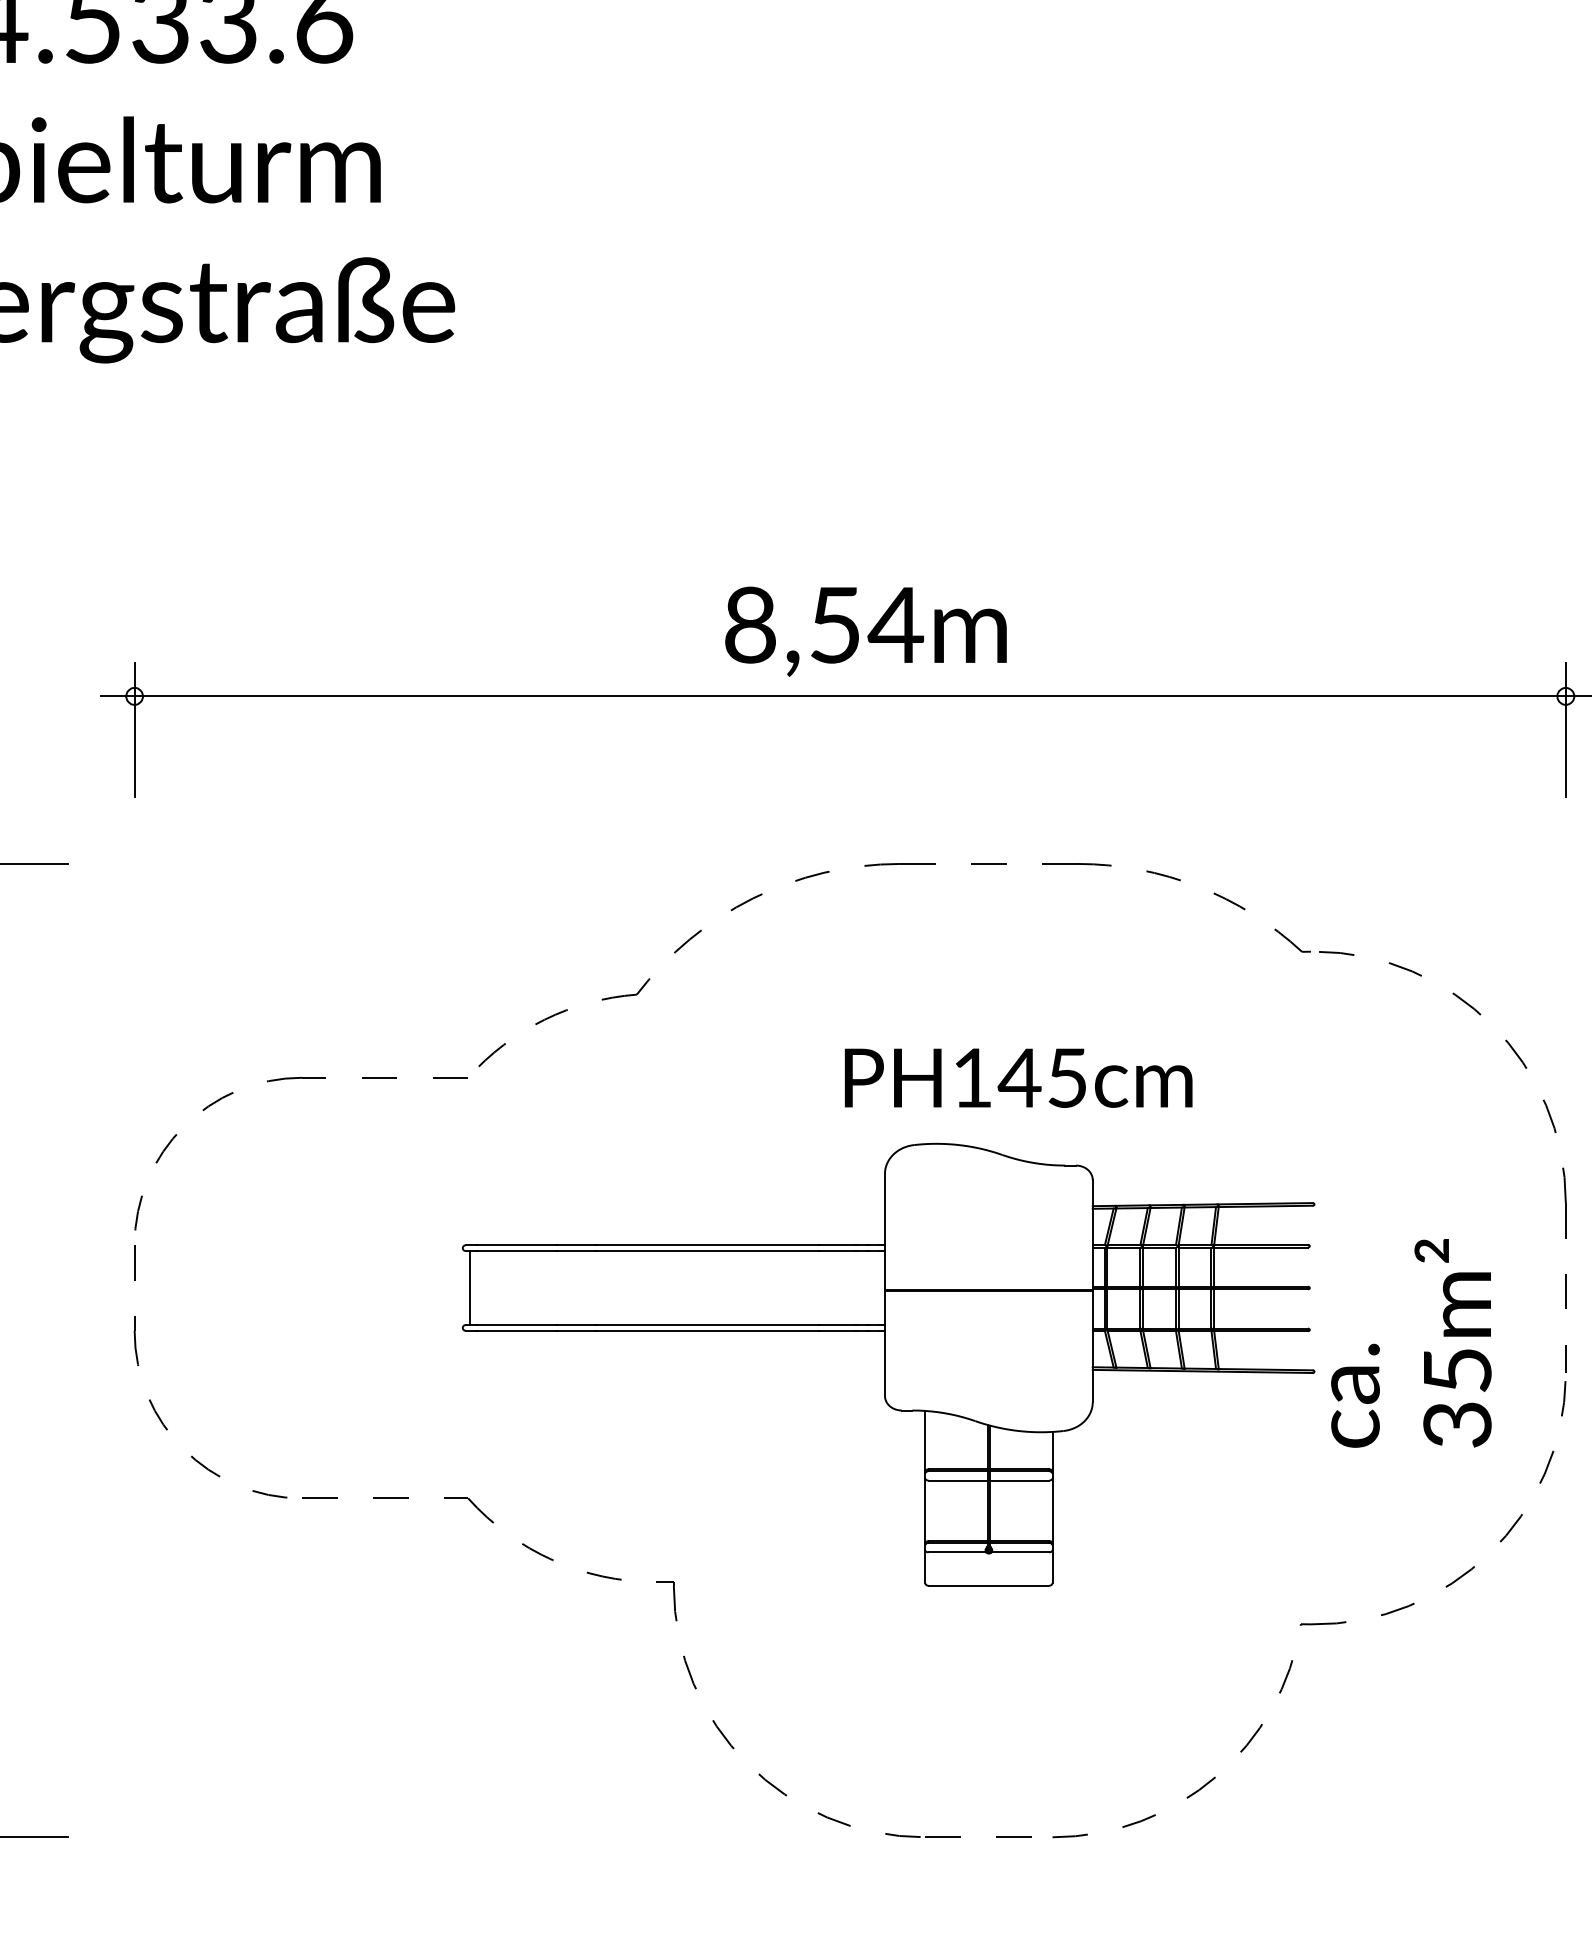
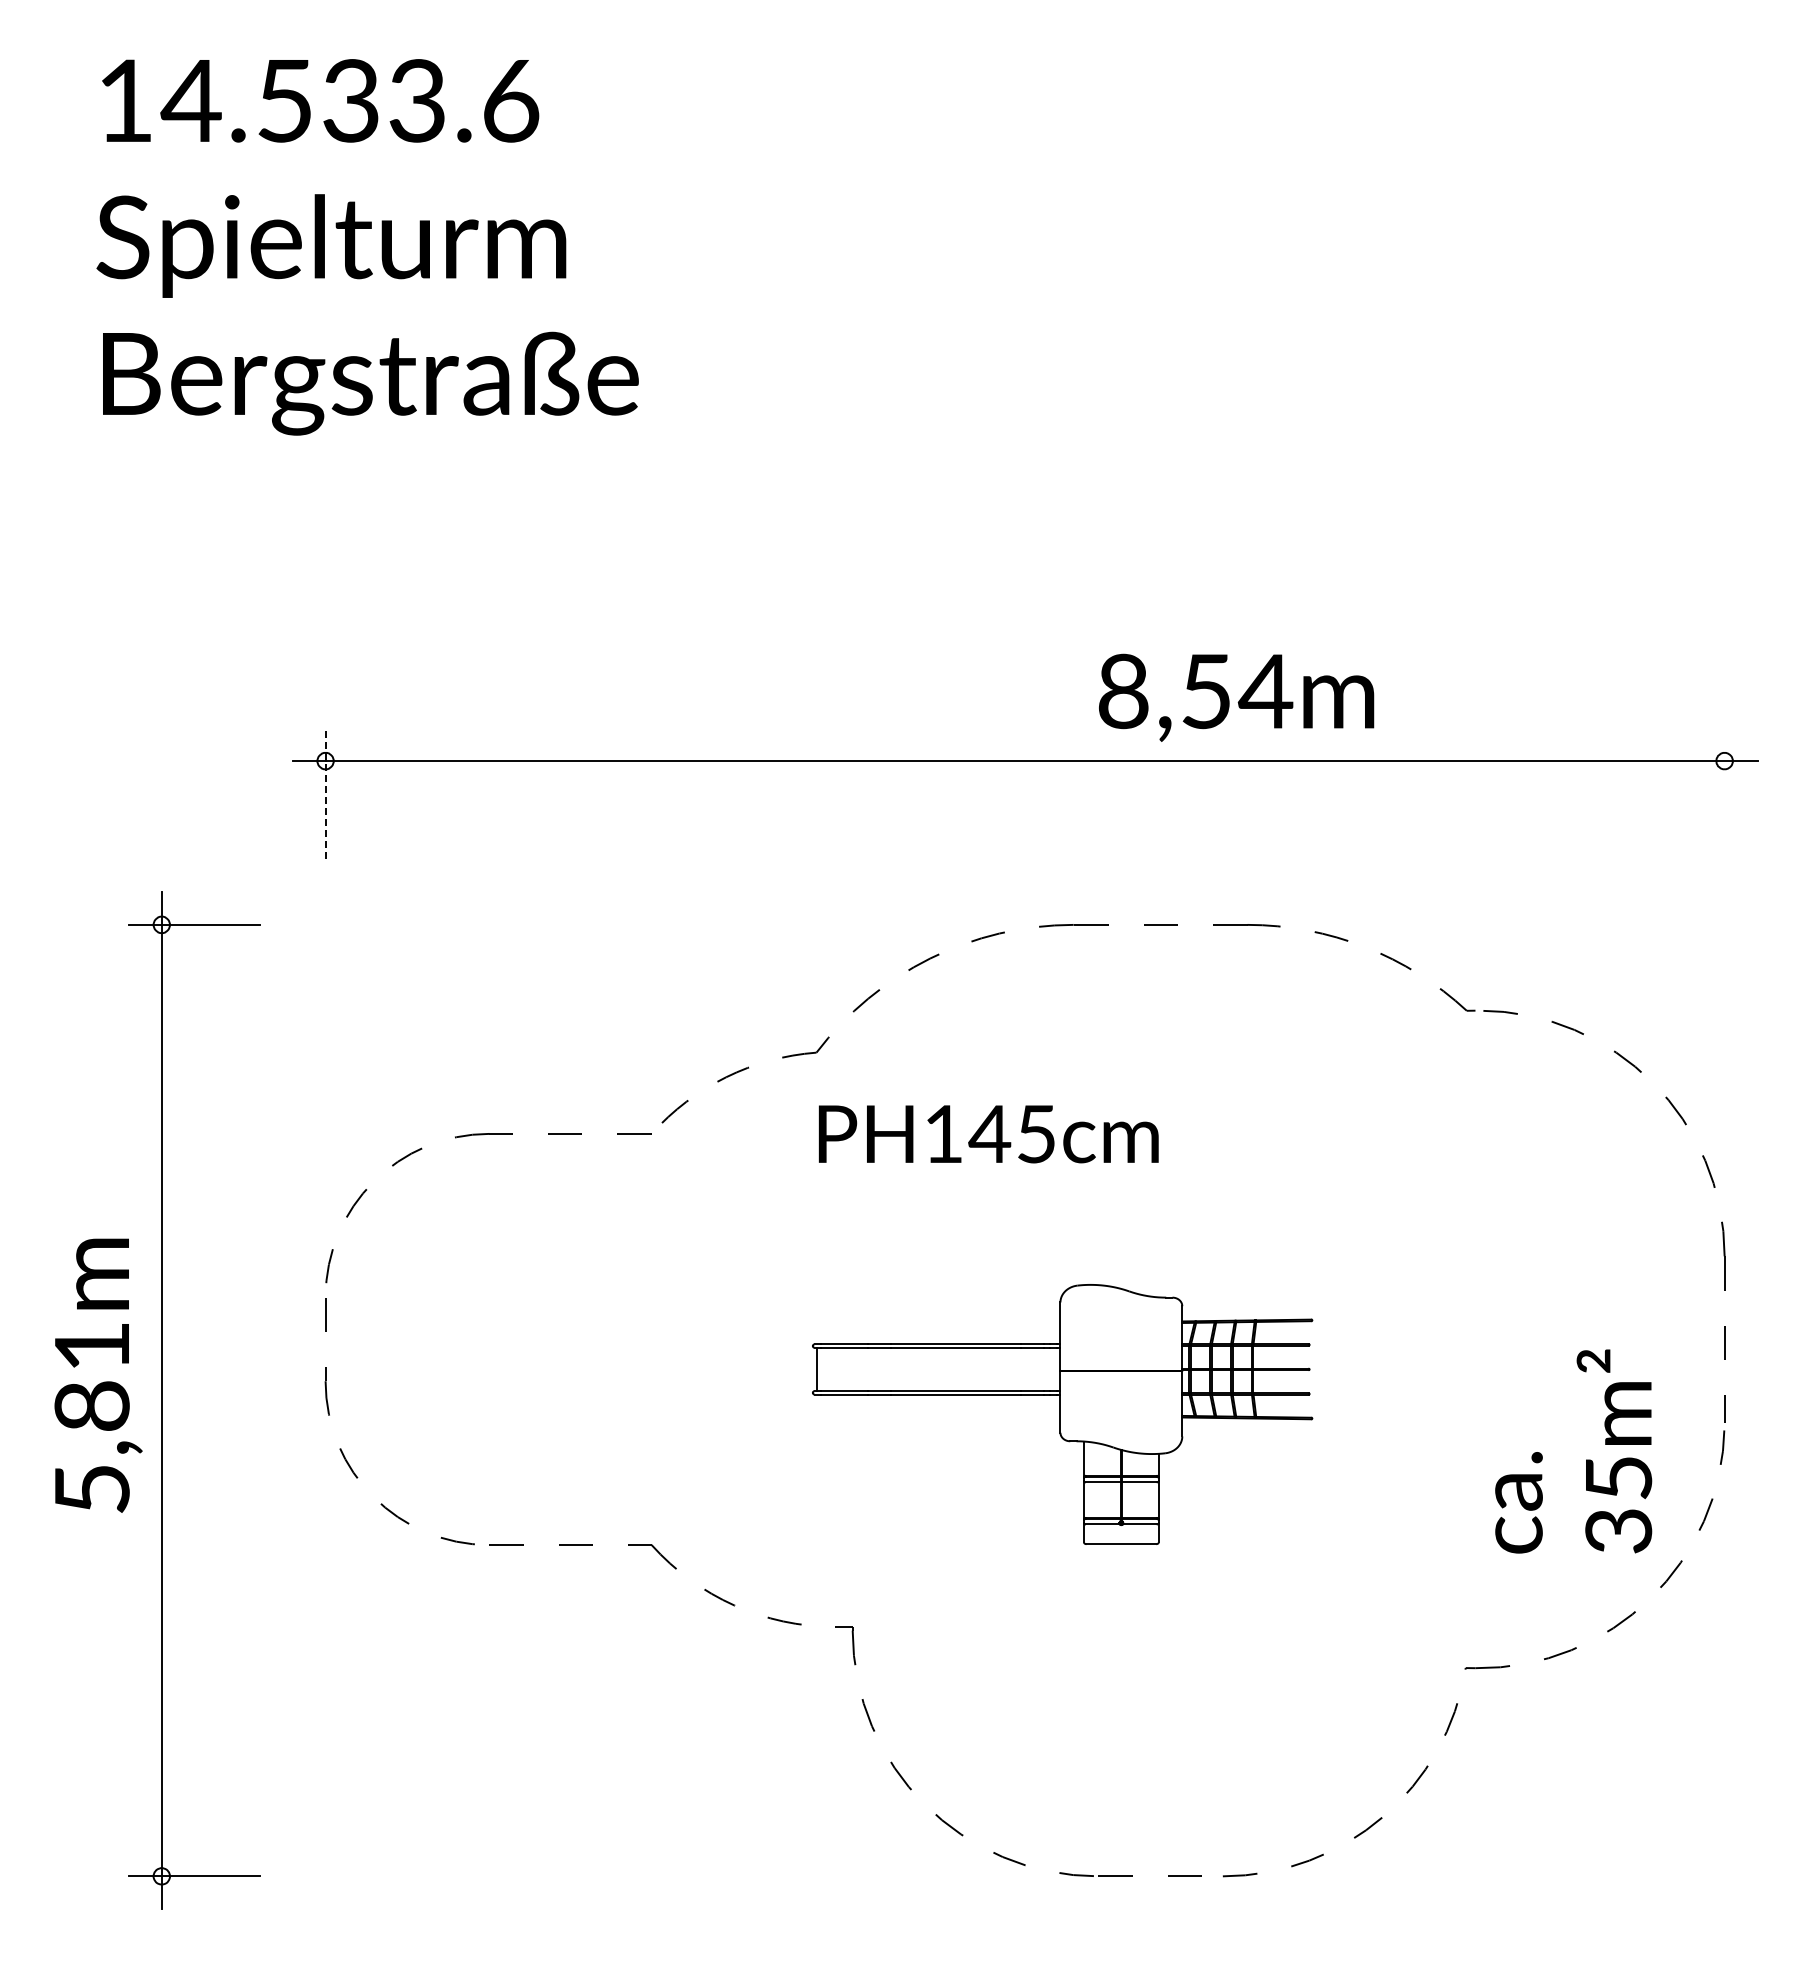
text: (865, 631) -> (1236, 697), moved
line: (134, 729) -> (325, 793), solid -> dashed
line: (1565, 729) -> (1724, 793), removed
text: (1018, 1078) -> (988, 1134), moved
text: (1411, 1343) -> (1573, 1451), moved
part: (888, 1364) -> (1062, 1414), size x0.6

